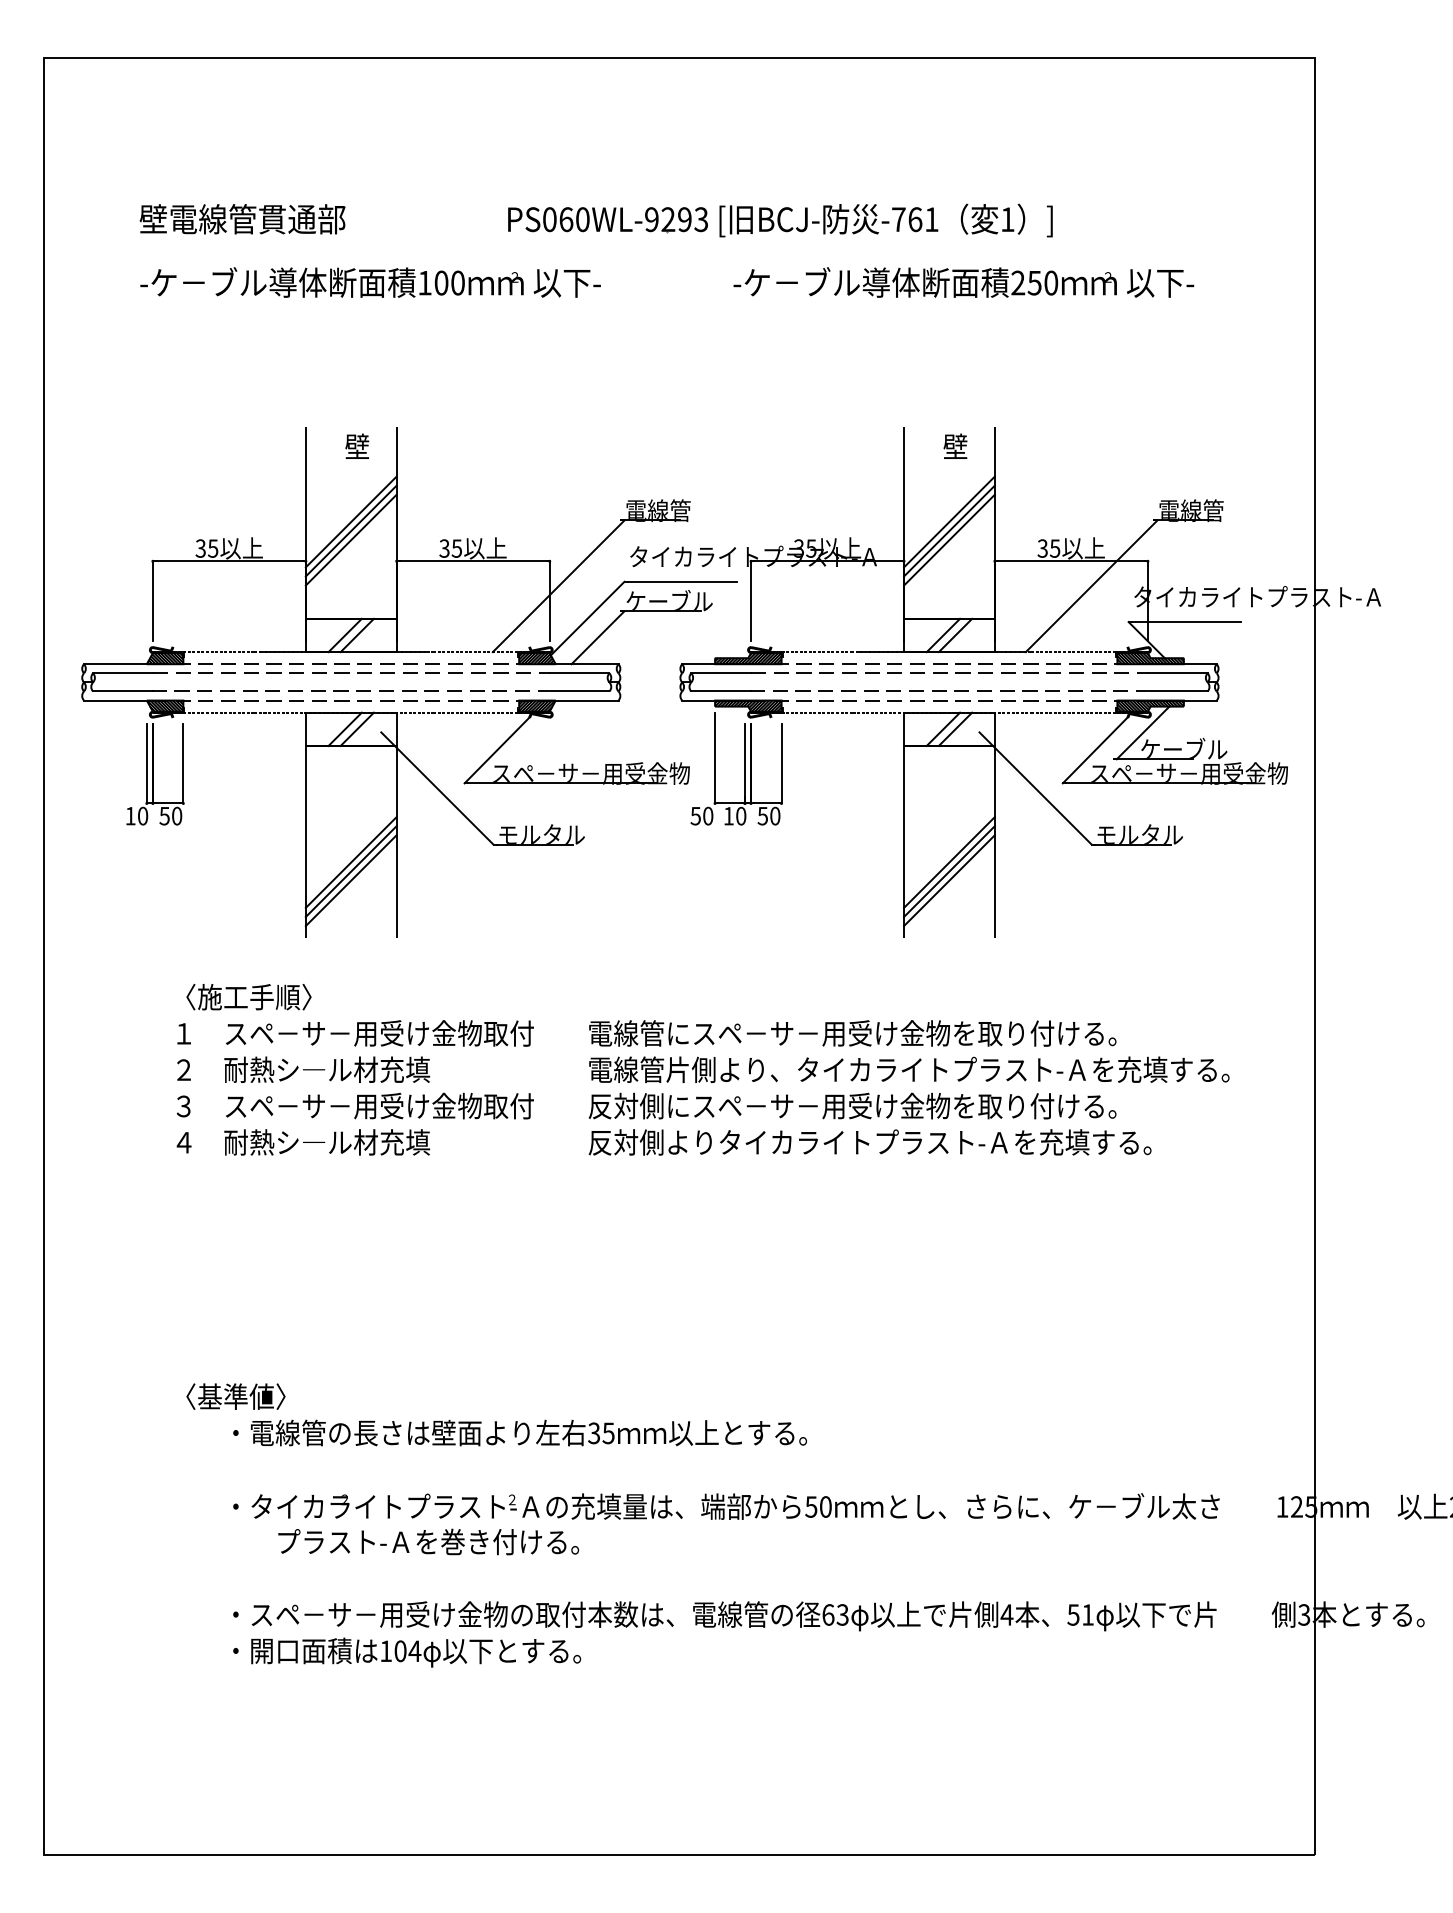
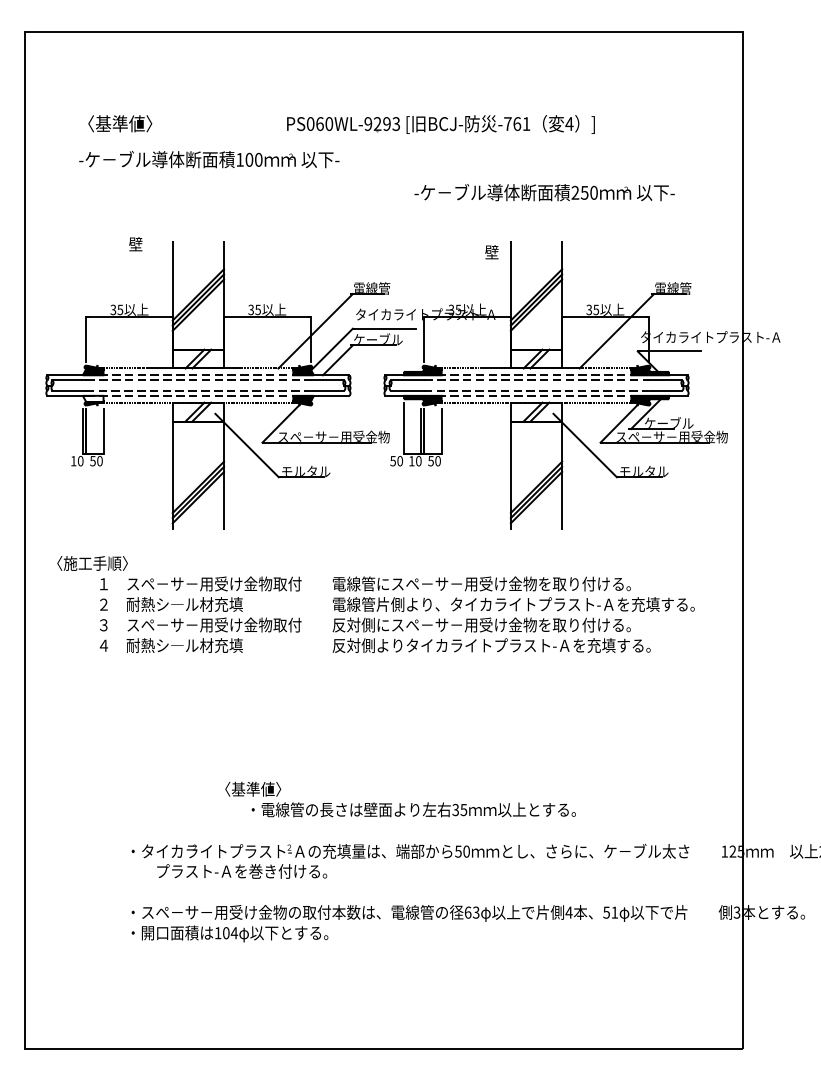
text: (241, 218) -> (136, 123), 壁電線管貫通部 -> 〈基準値〉
text: (1007, 218) -> (569, 123), 1 -> 4
text: (963, 282) -> (544, 192), moved
text: (356, 446) -> (135, 244), moved
text: (954, 446) -> (491, 252), moved
hatch: (165, 705) -> (93, 398), removed
text: (248, 997) -> (92, 563), moved
text: (496, 1414) -> (400, 799), moved

